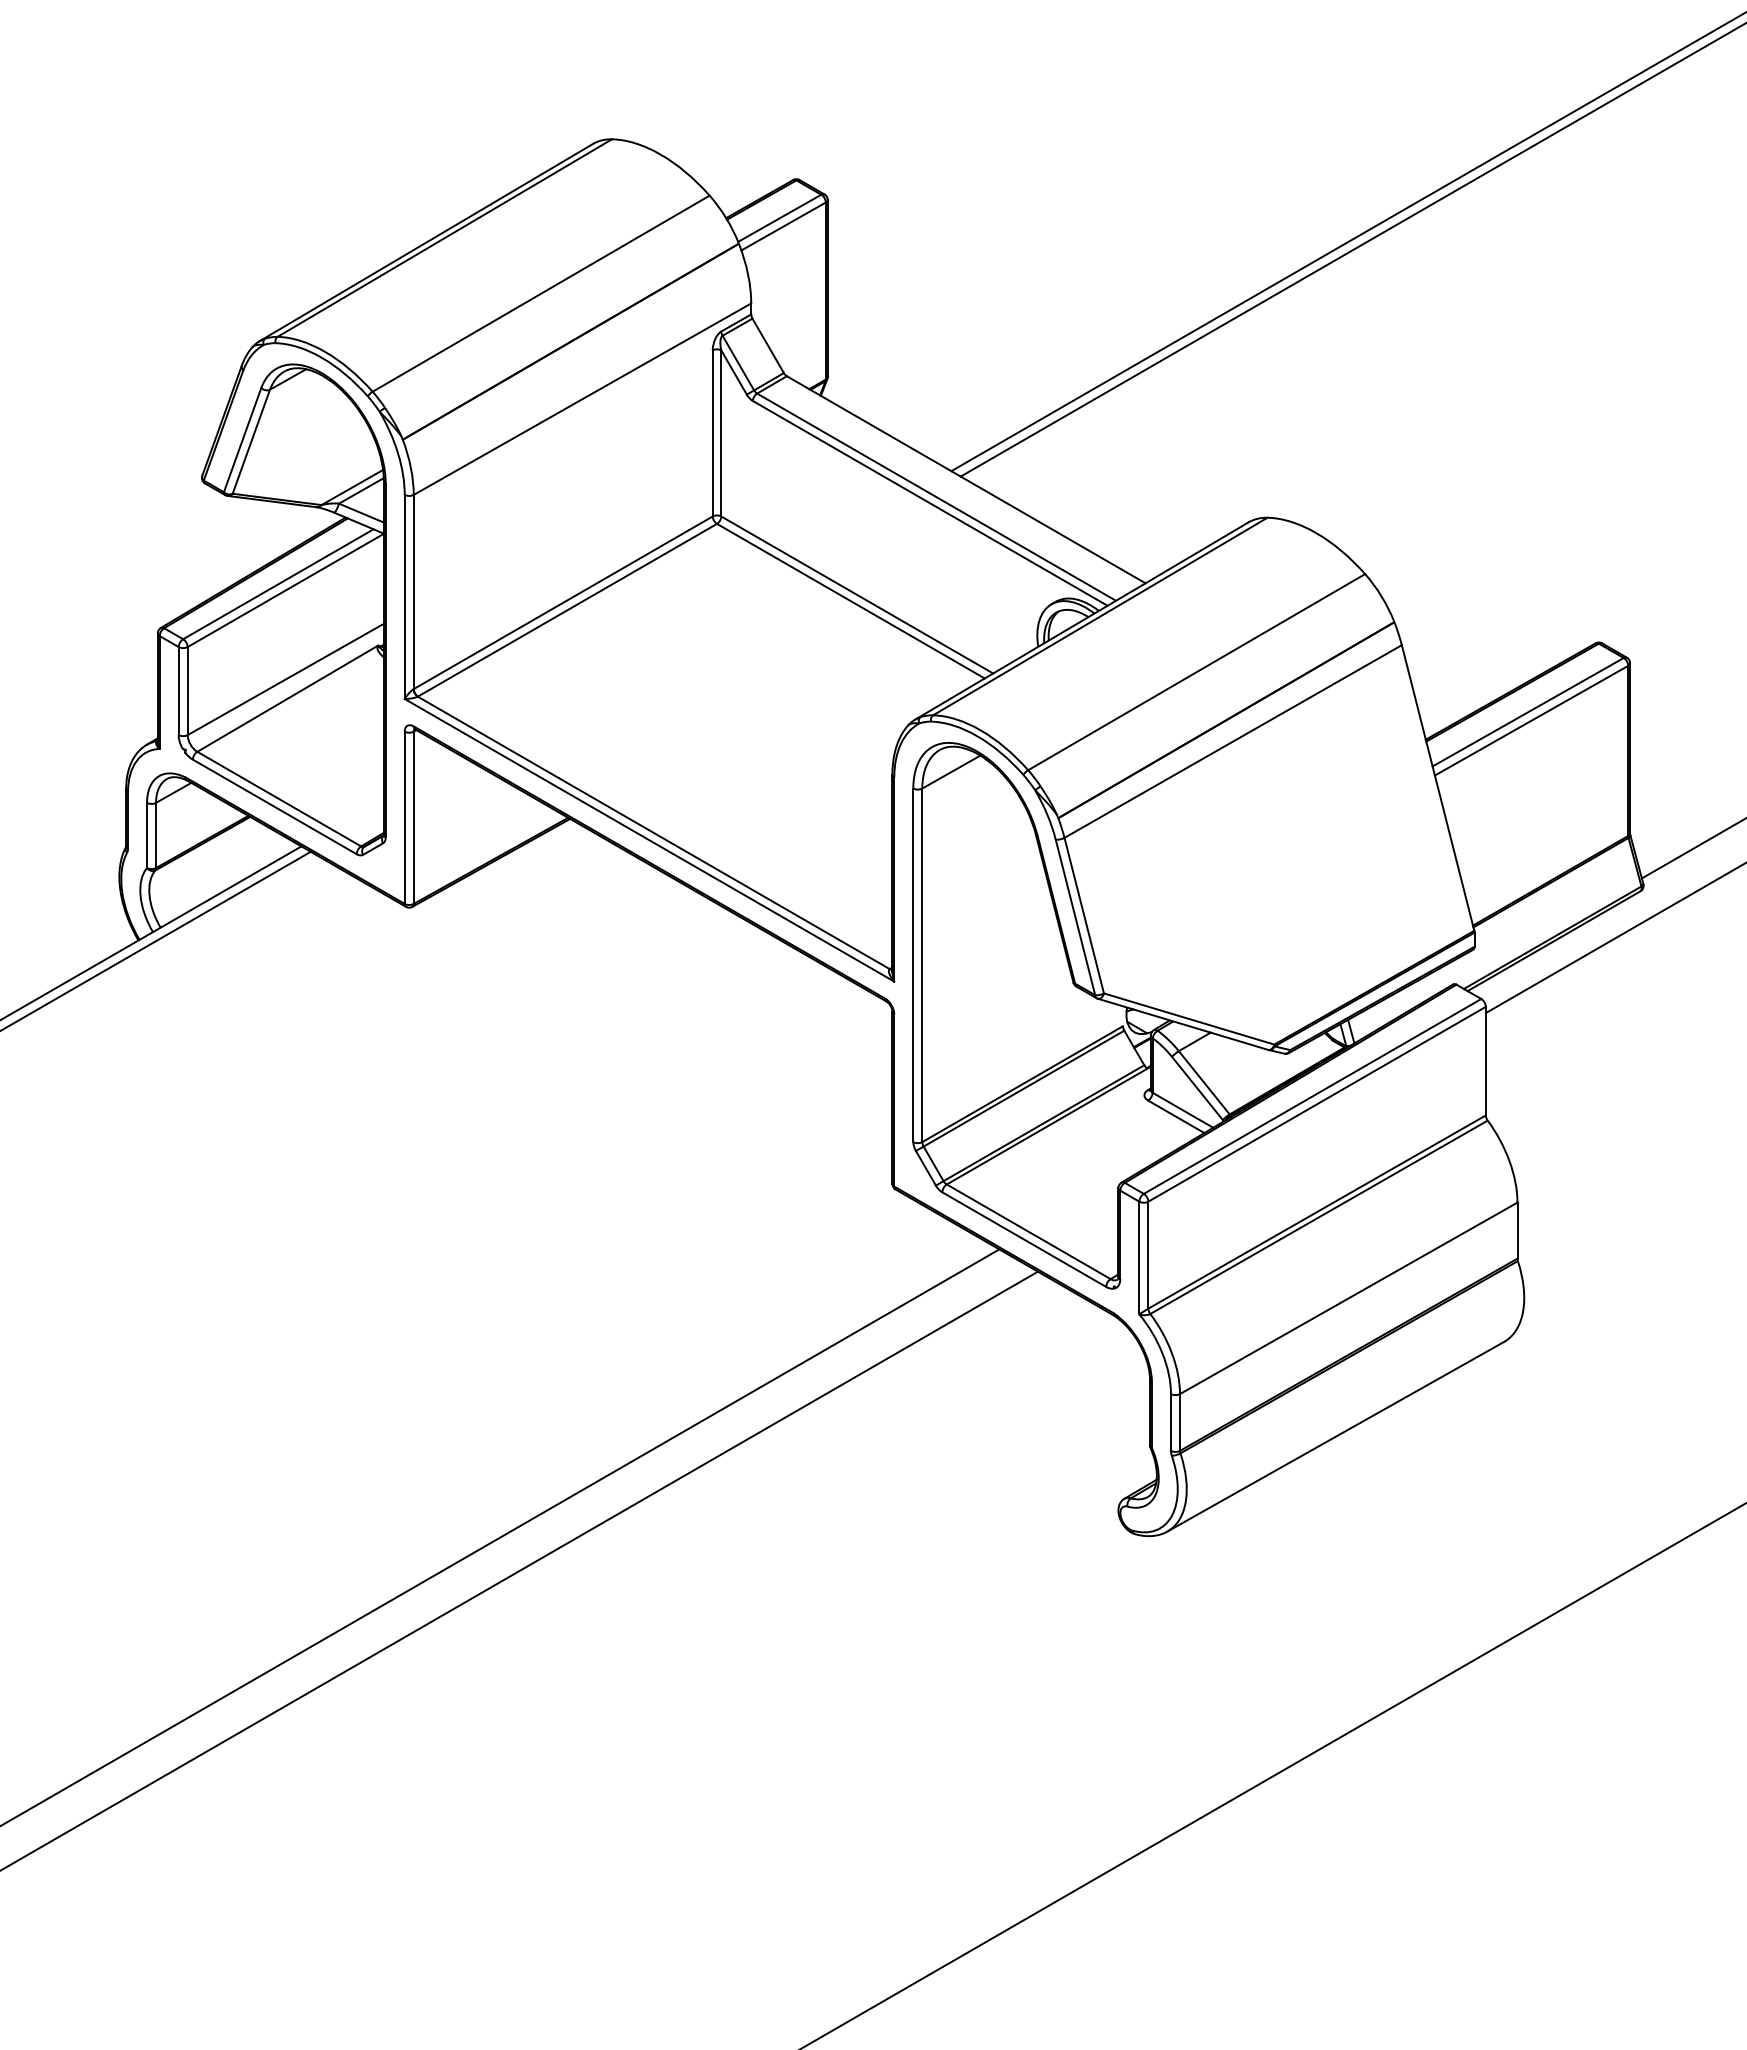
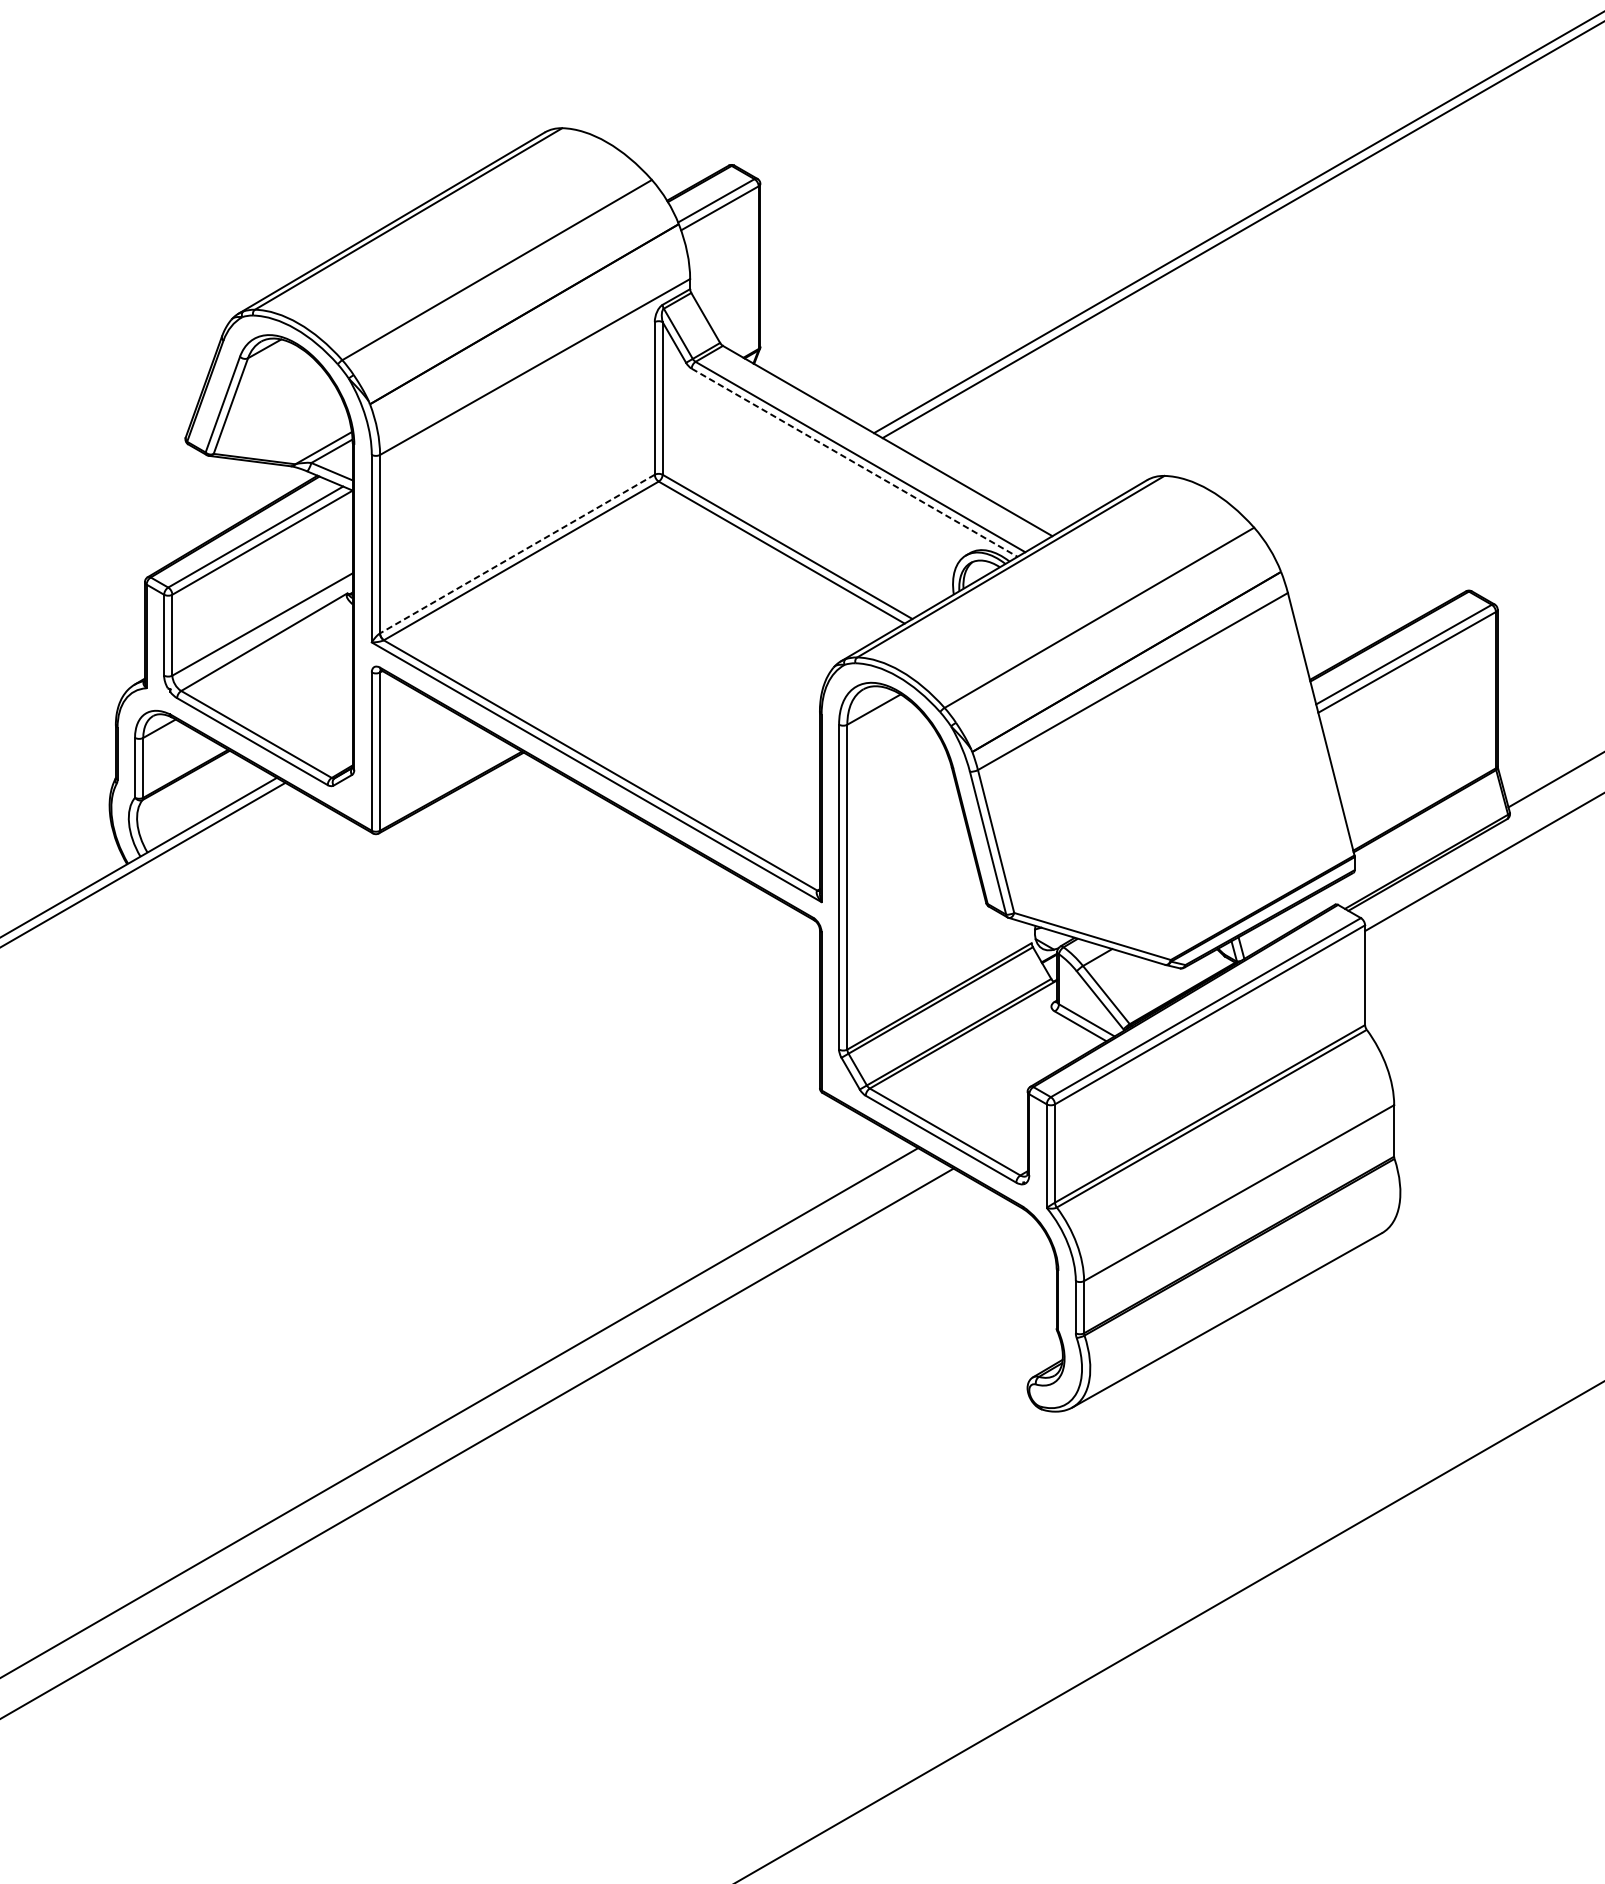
line: (930, 503) -> (854, 462), solid -> dashed
line: (563, 602) -> (517, 553), solid -> dashed

